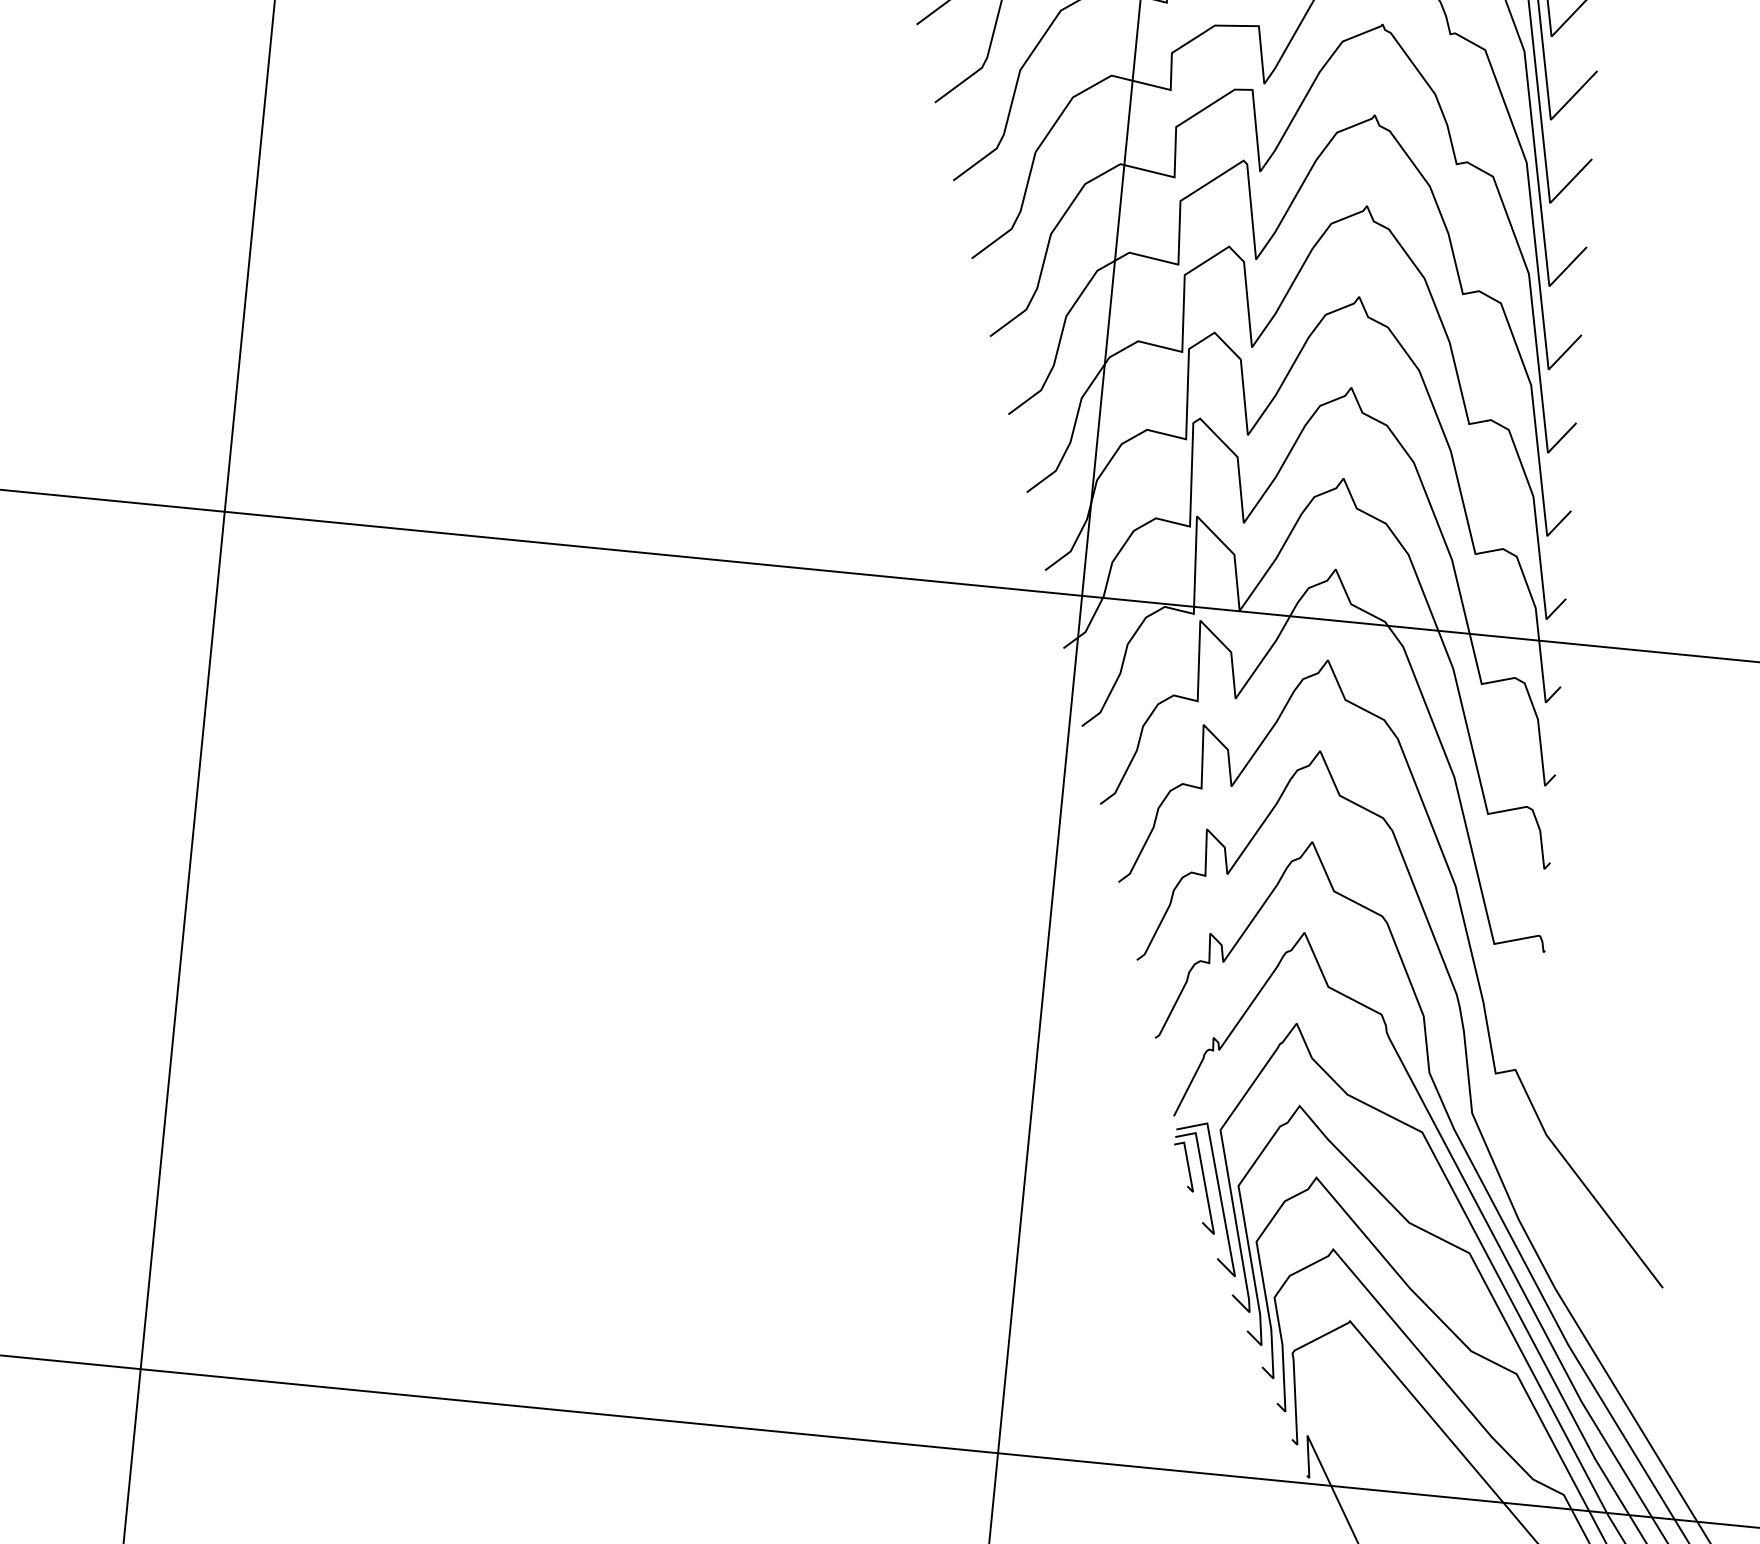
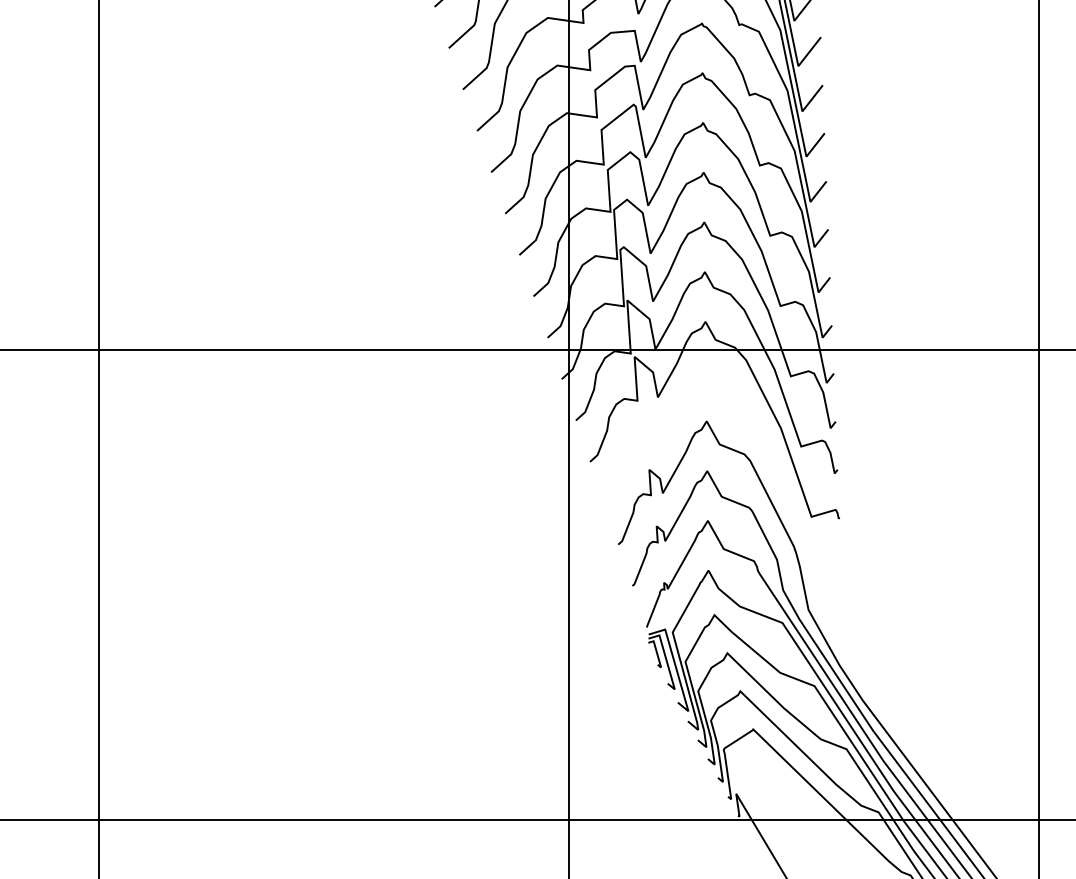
curve: (1468, 948) -> (797, 520), removed

